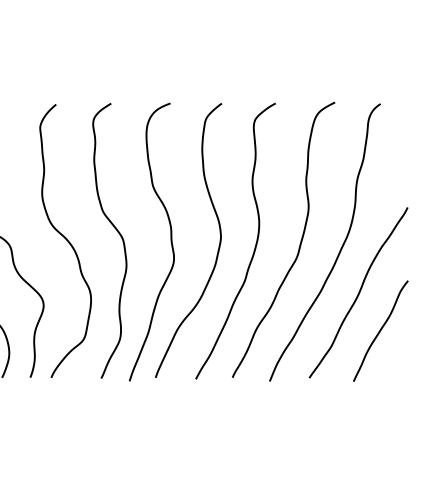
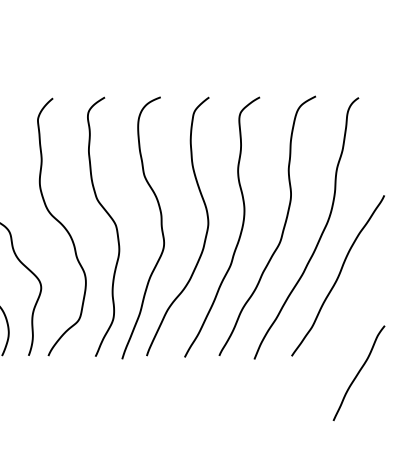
curve: (380, 330) -> (358, 372), moved

